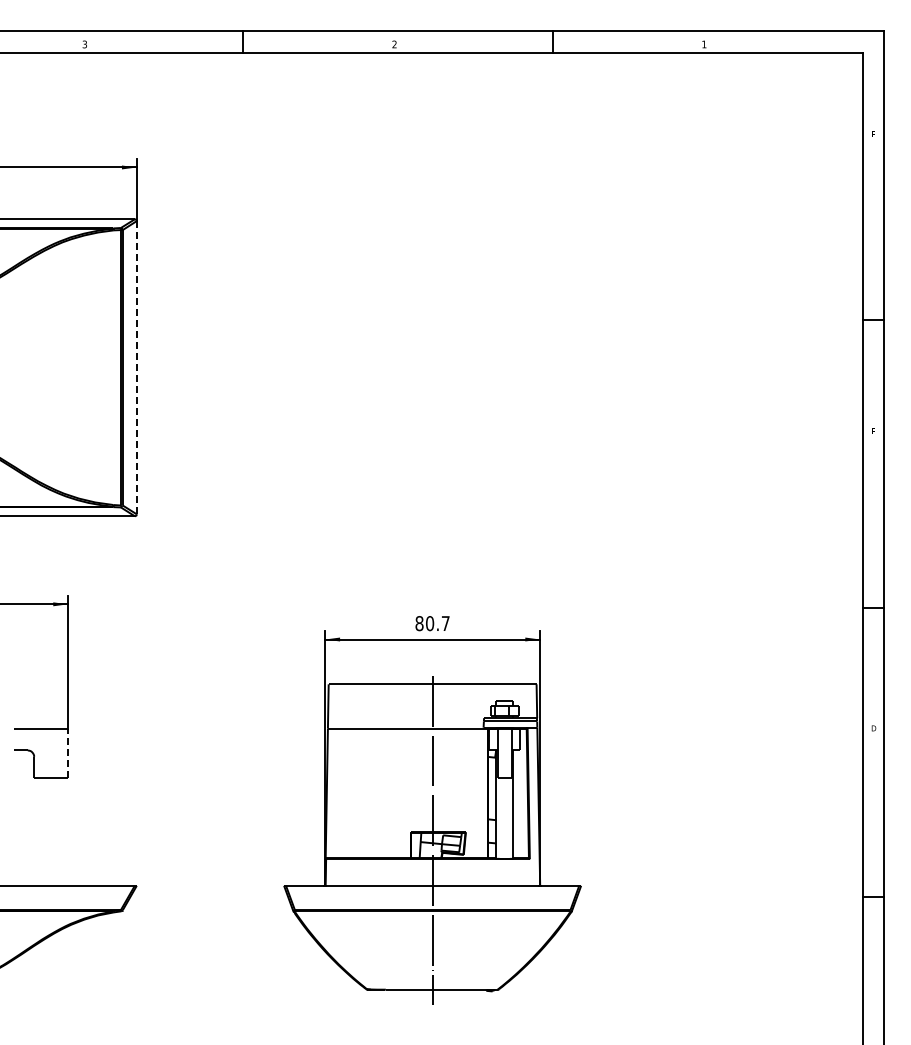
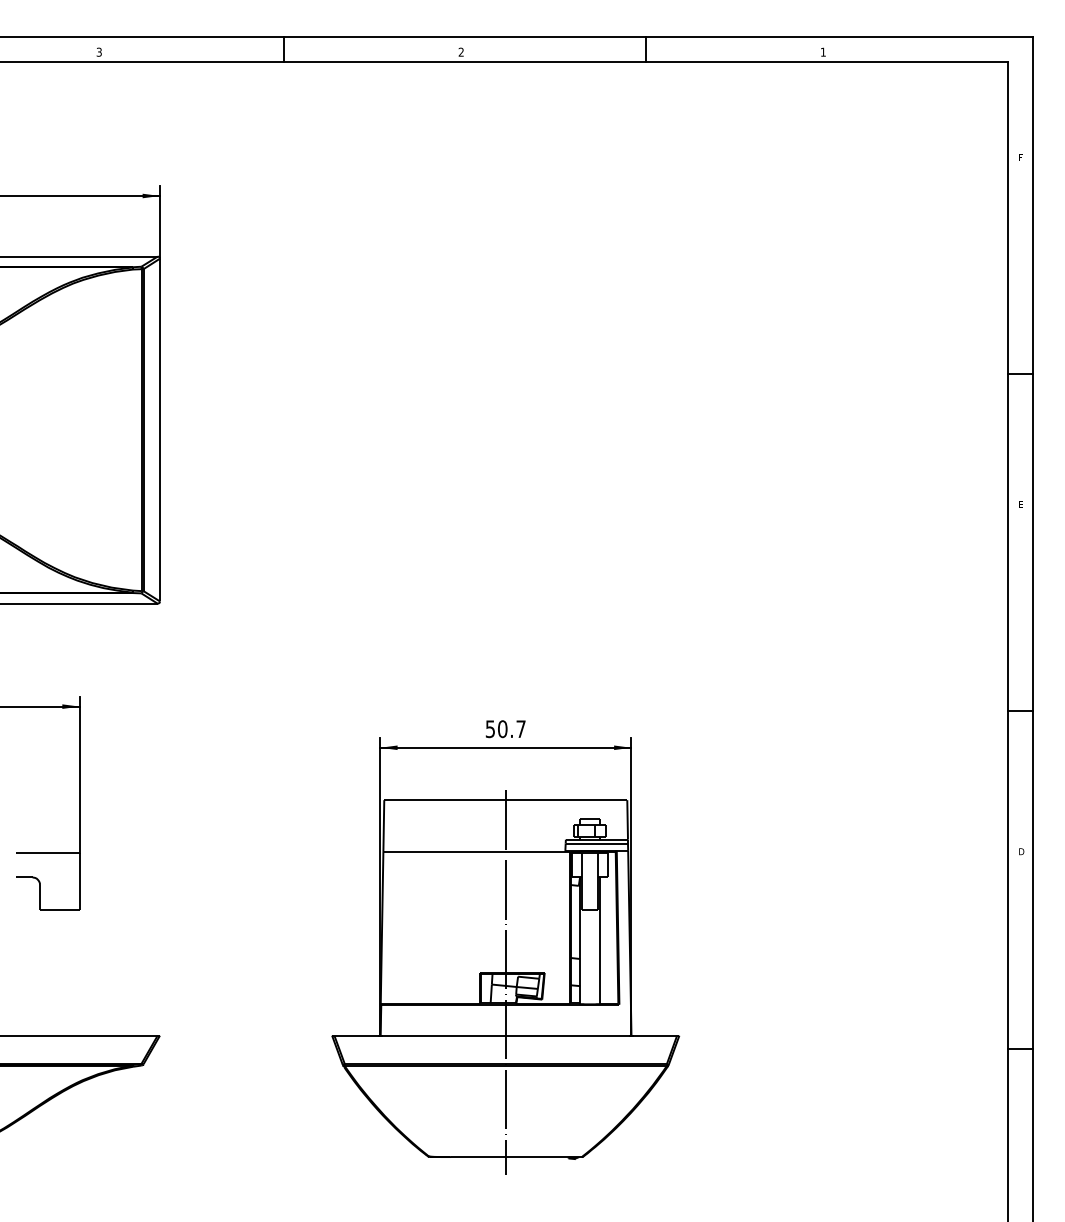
line: (136, 367) -> (159, 429), dashed -> solid
text: (419, 623) -> (490, 729), 80.7 -> 50.7
line: (68, 753) -> (80, 881), dashed -> solid

